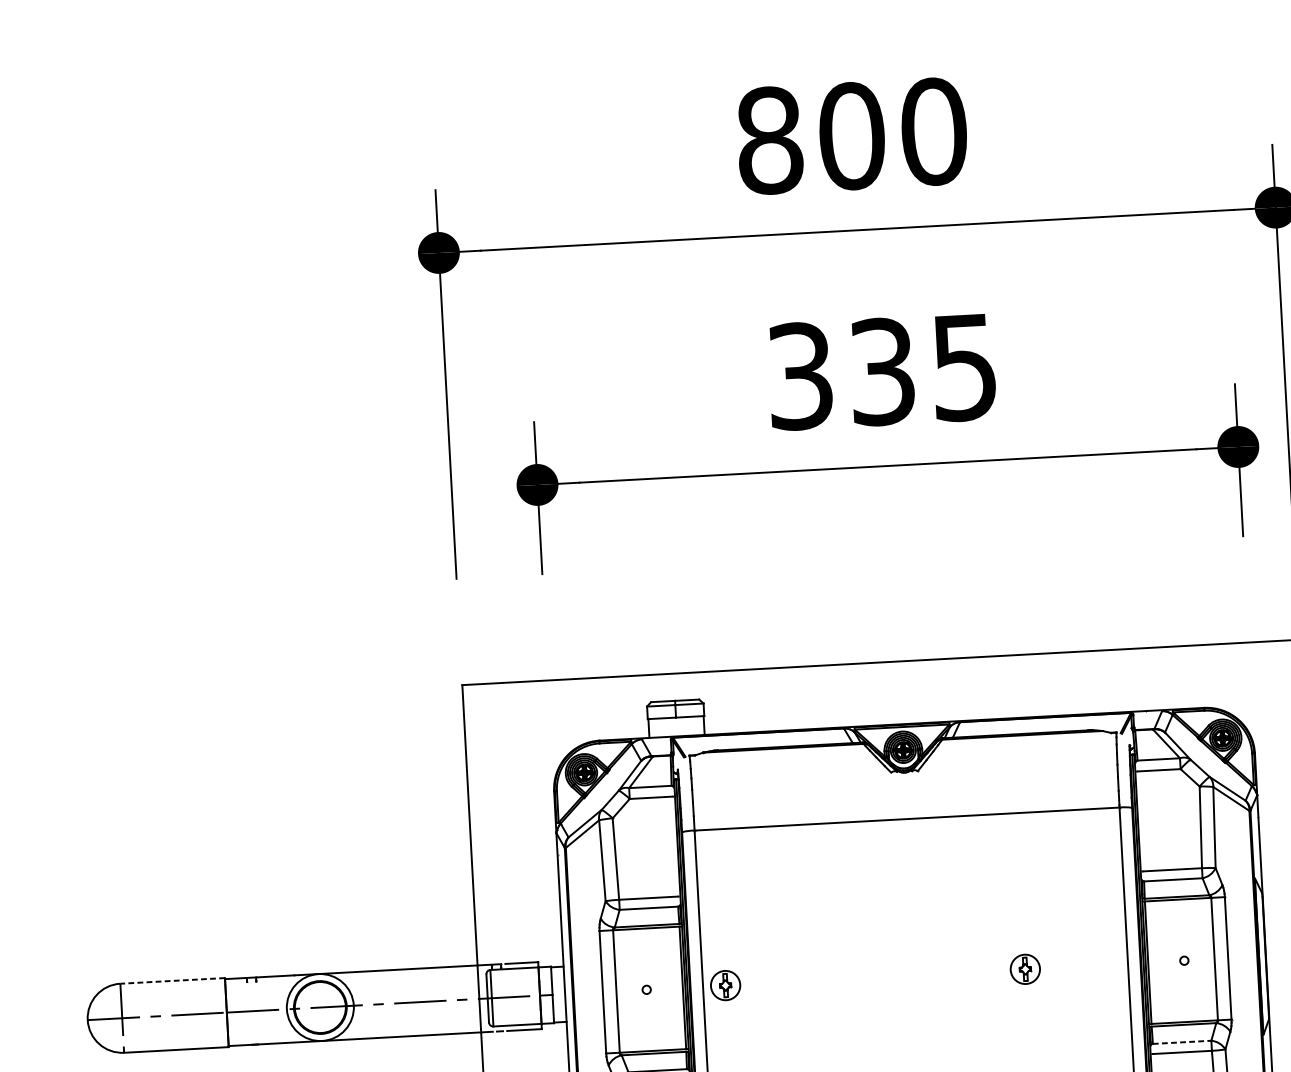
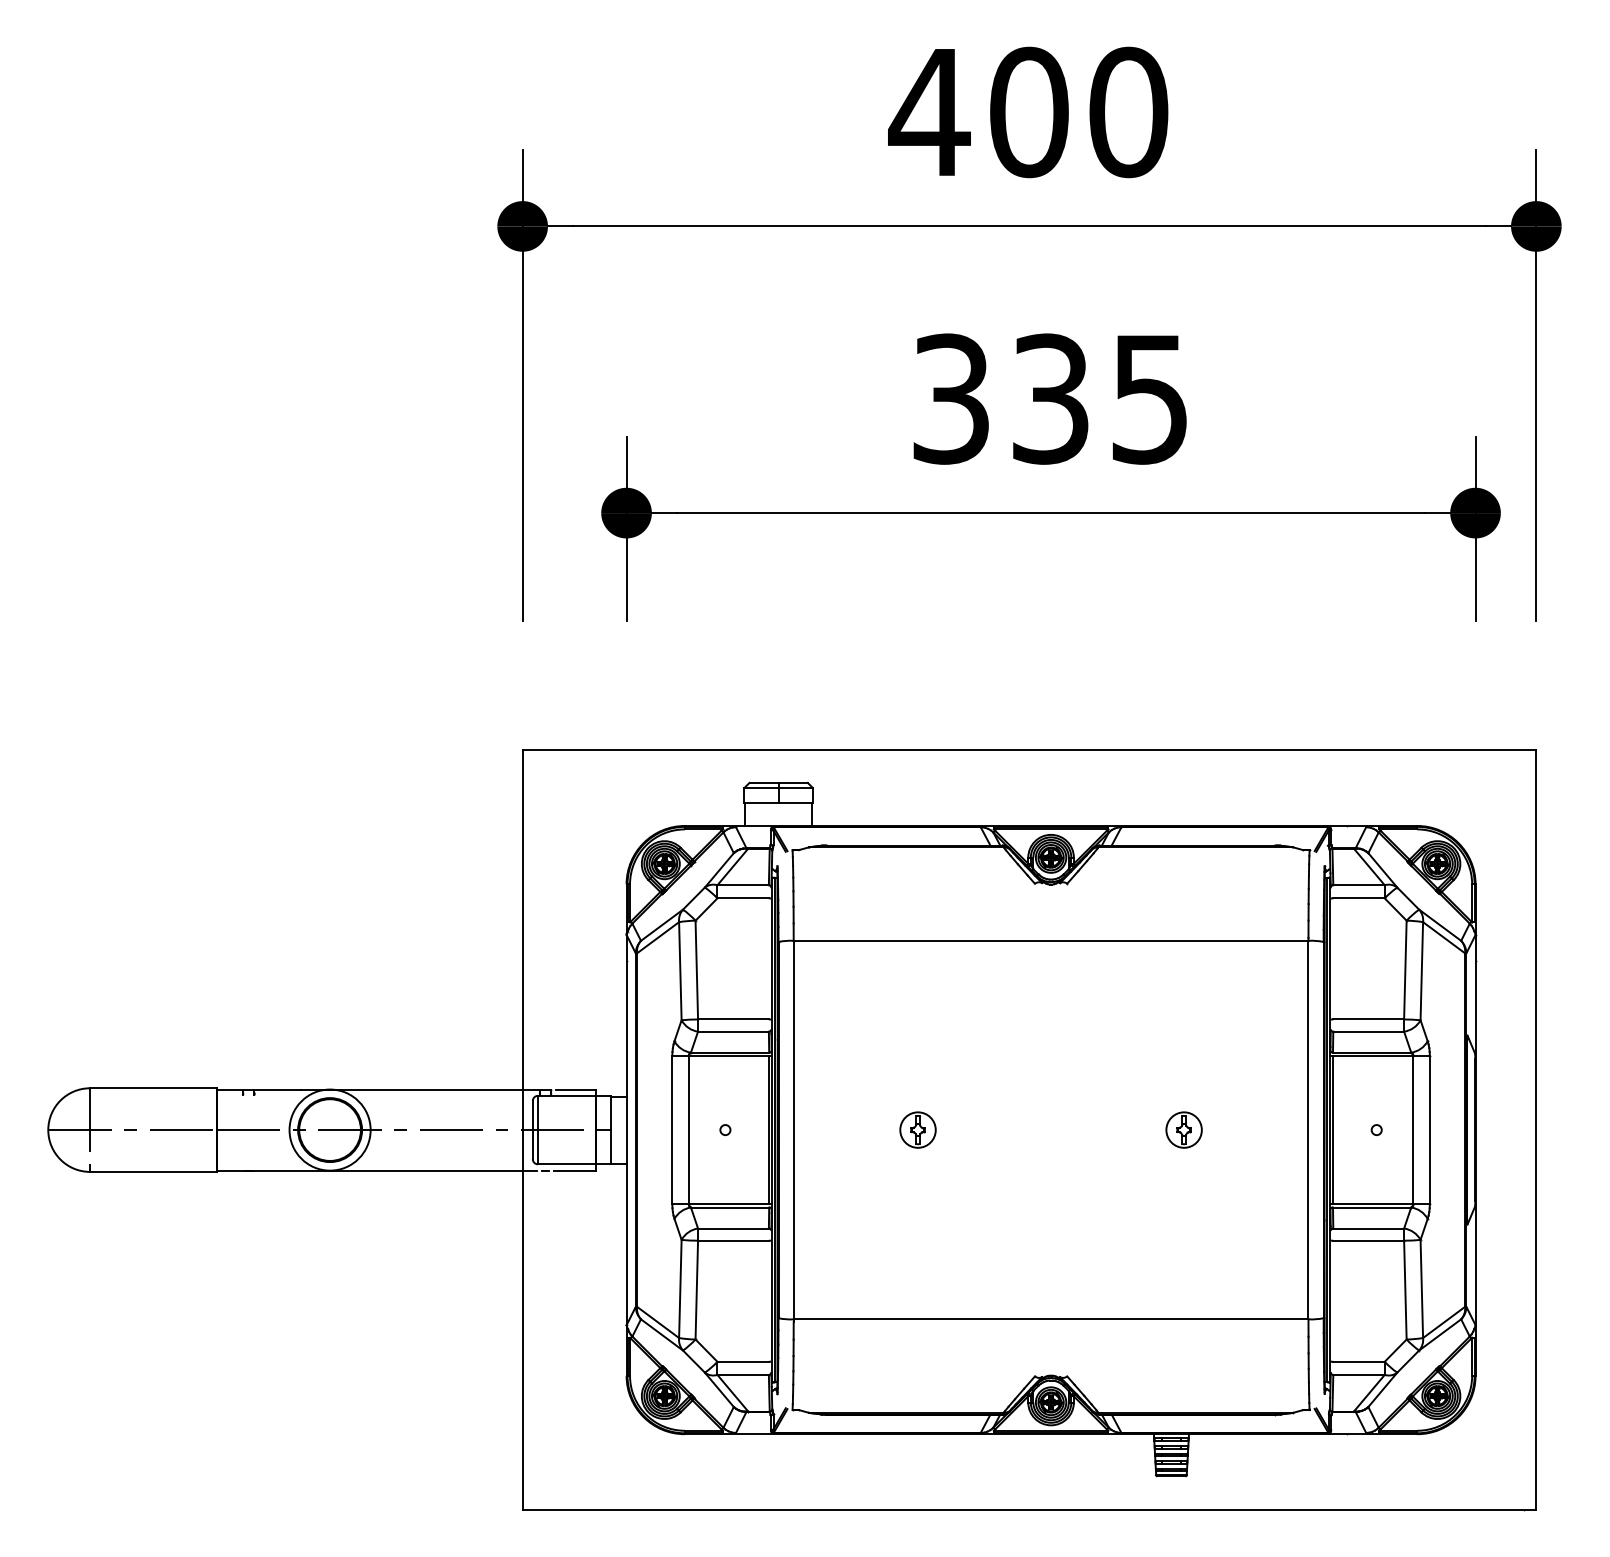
text: (769, 140) -> (929, 112), 800 -> 400
line: (171, 981) -> (152, 1088), dashed -> solid
part: (725, 985) -> (917, 1129), moved
line: (1182, 1042) -> (1369, 1228), dashed -> solid

